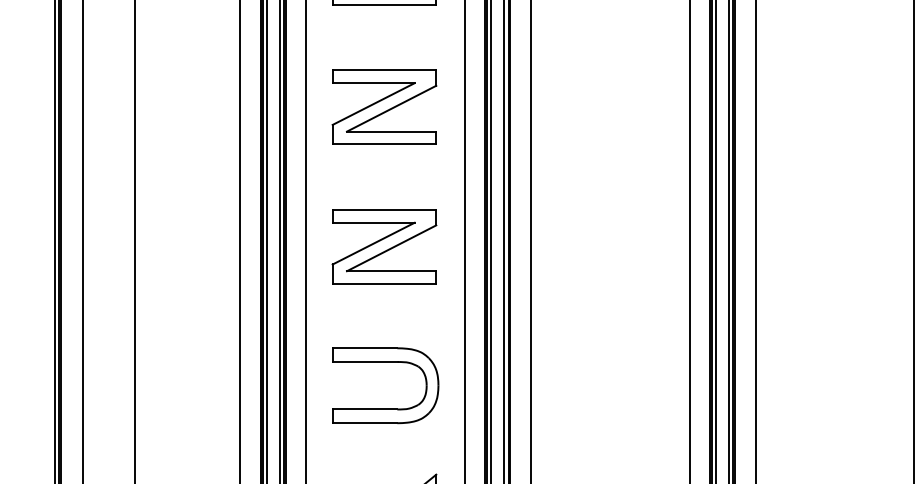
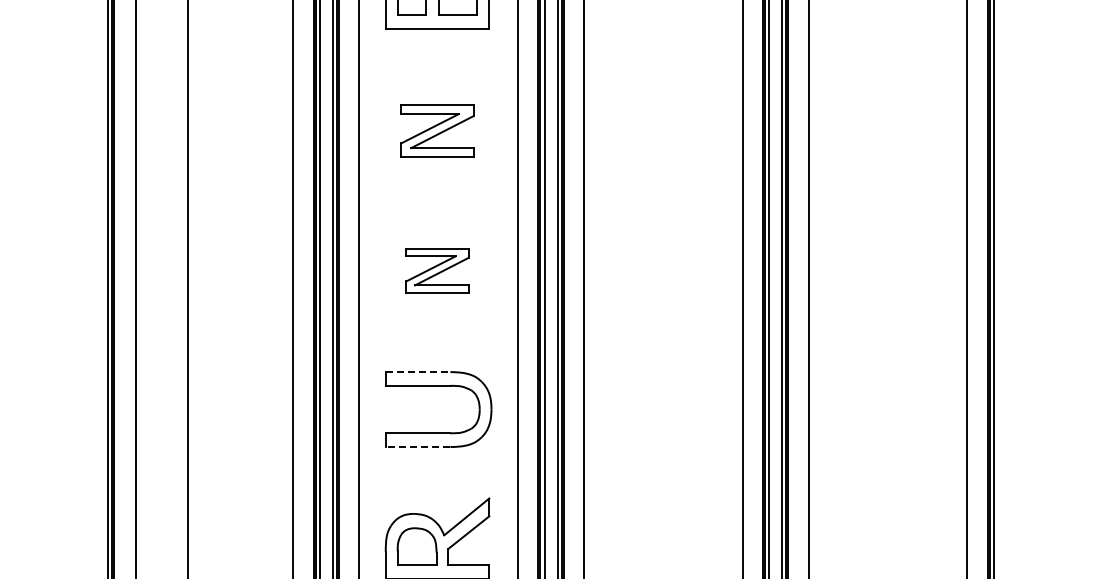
part: (384, 106) -> (437, 130), size x0.7
part: (384, 246) -> (437, 270), size x0.6
line: (365, 348) -> (418, 372), solid -> dashed
line: (364, 423) -> (417, 447), solid -> dashed

